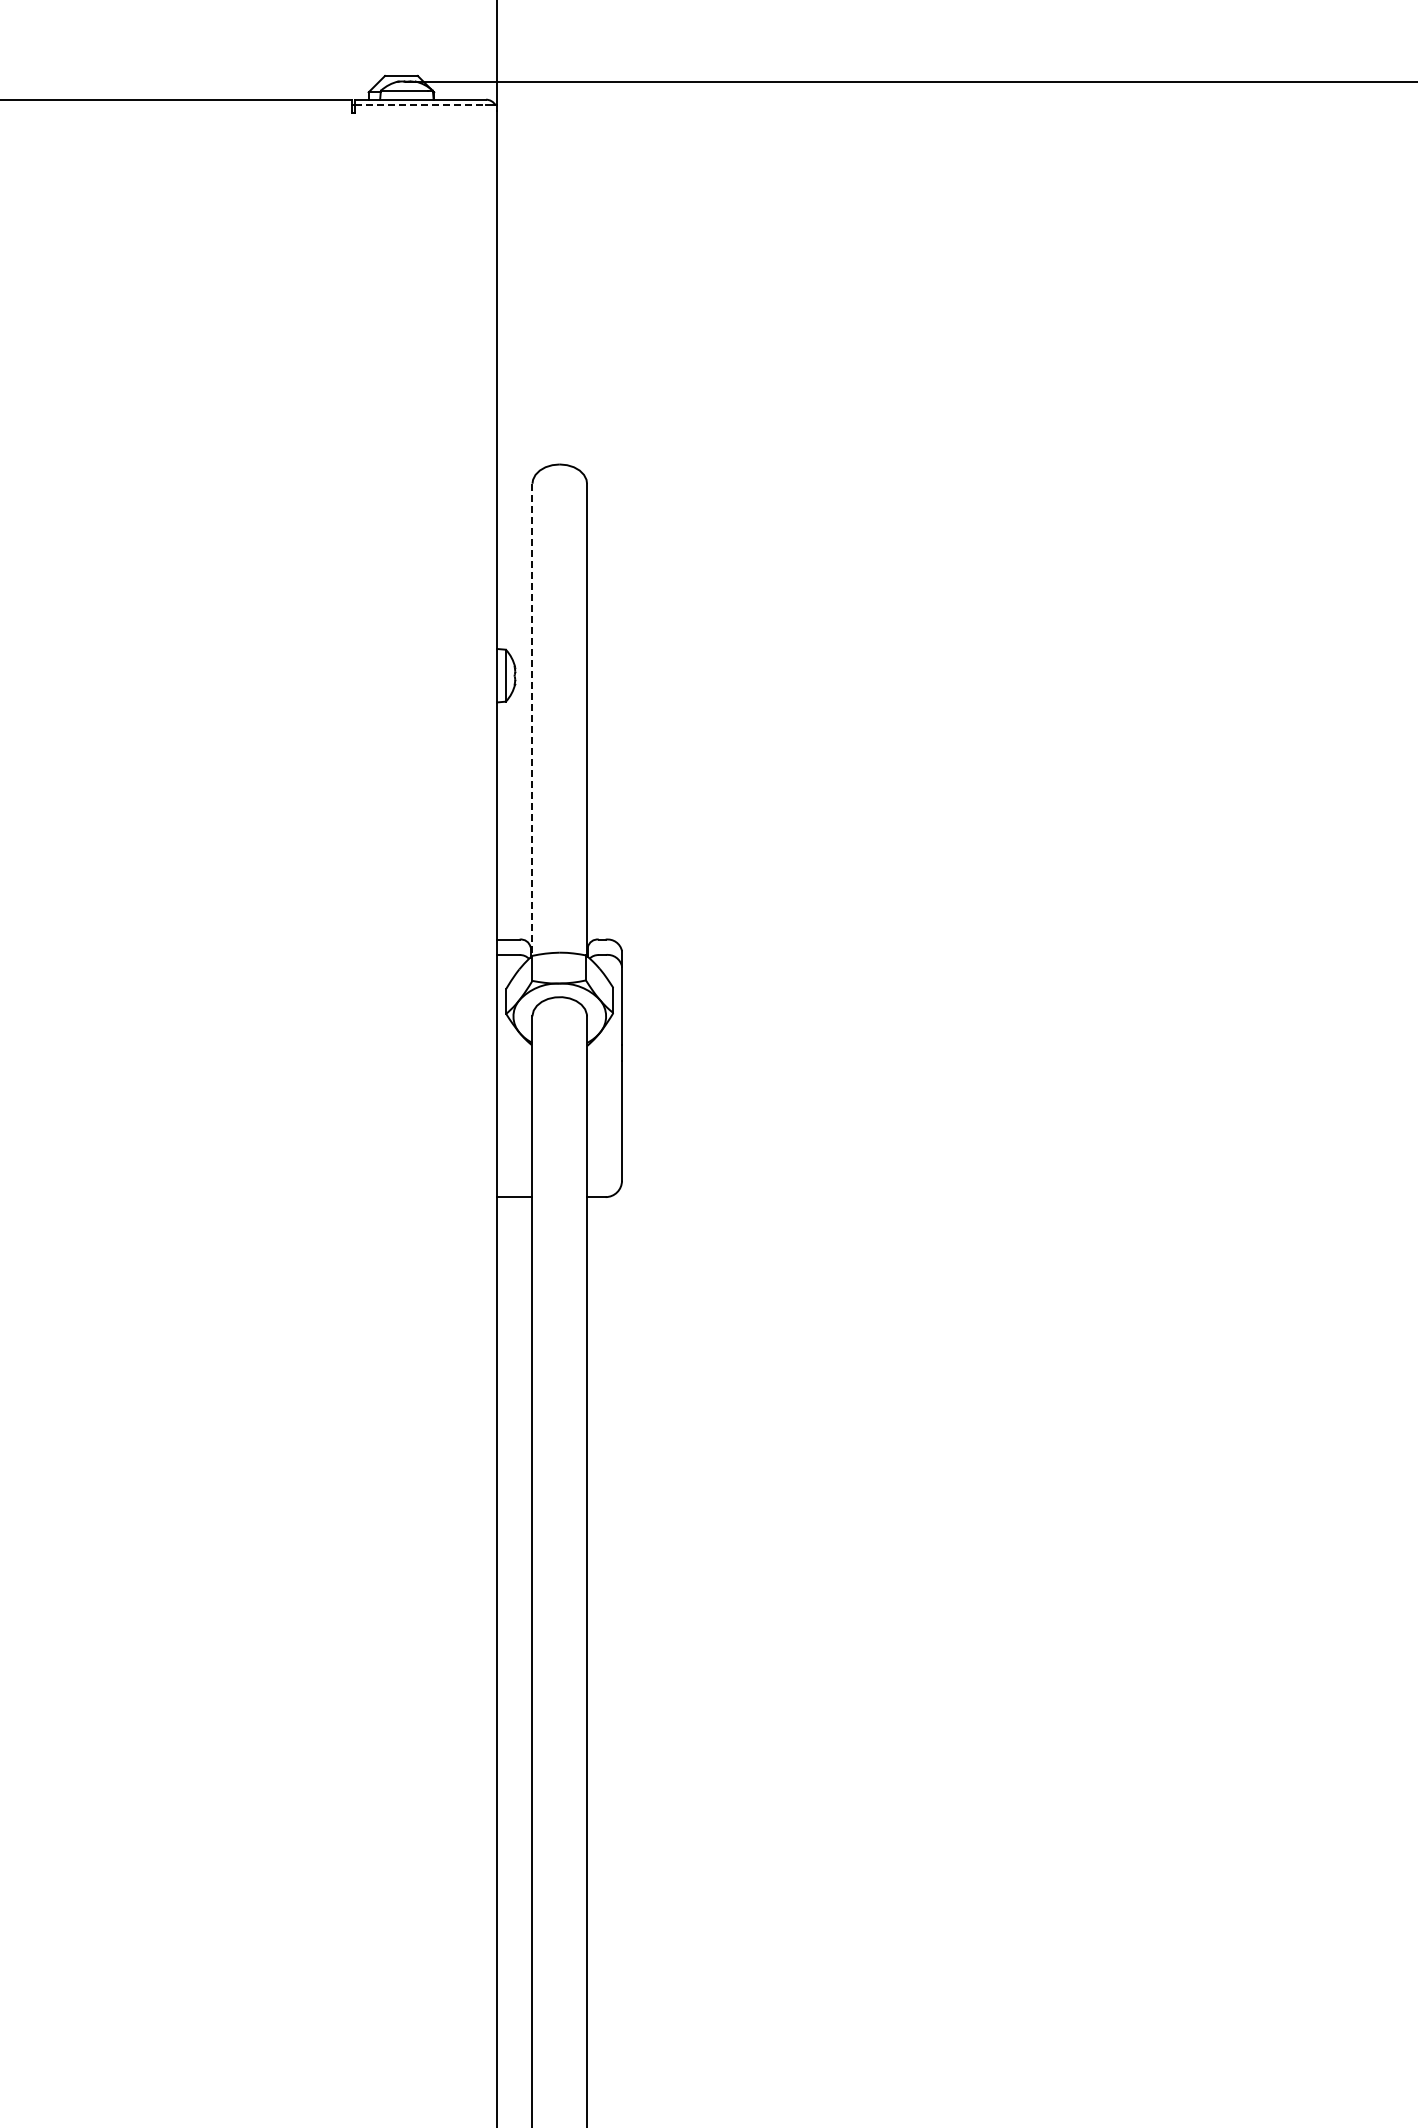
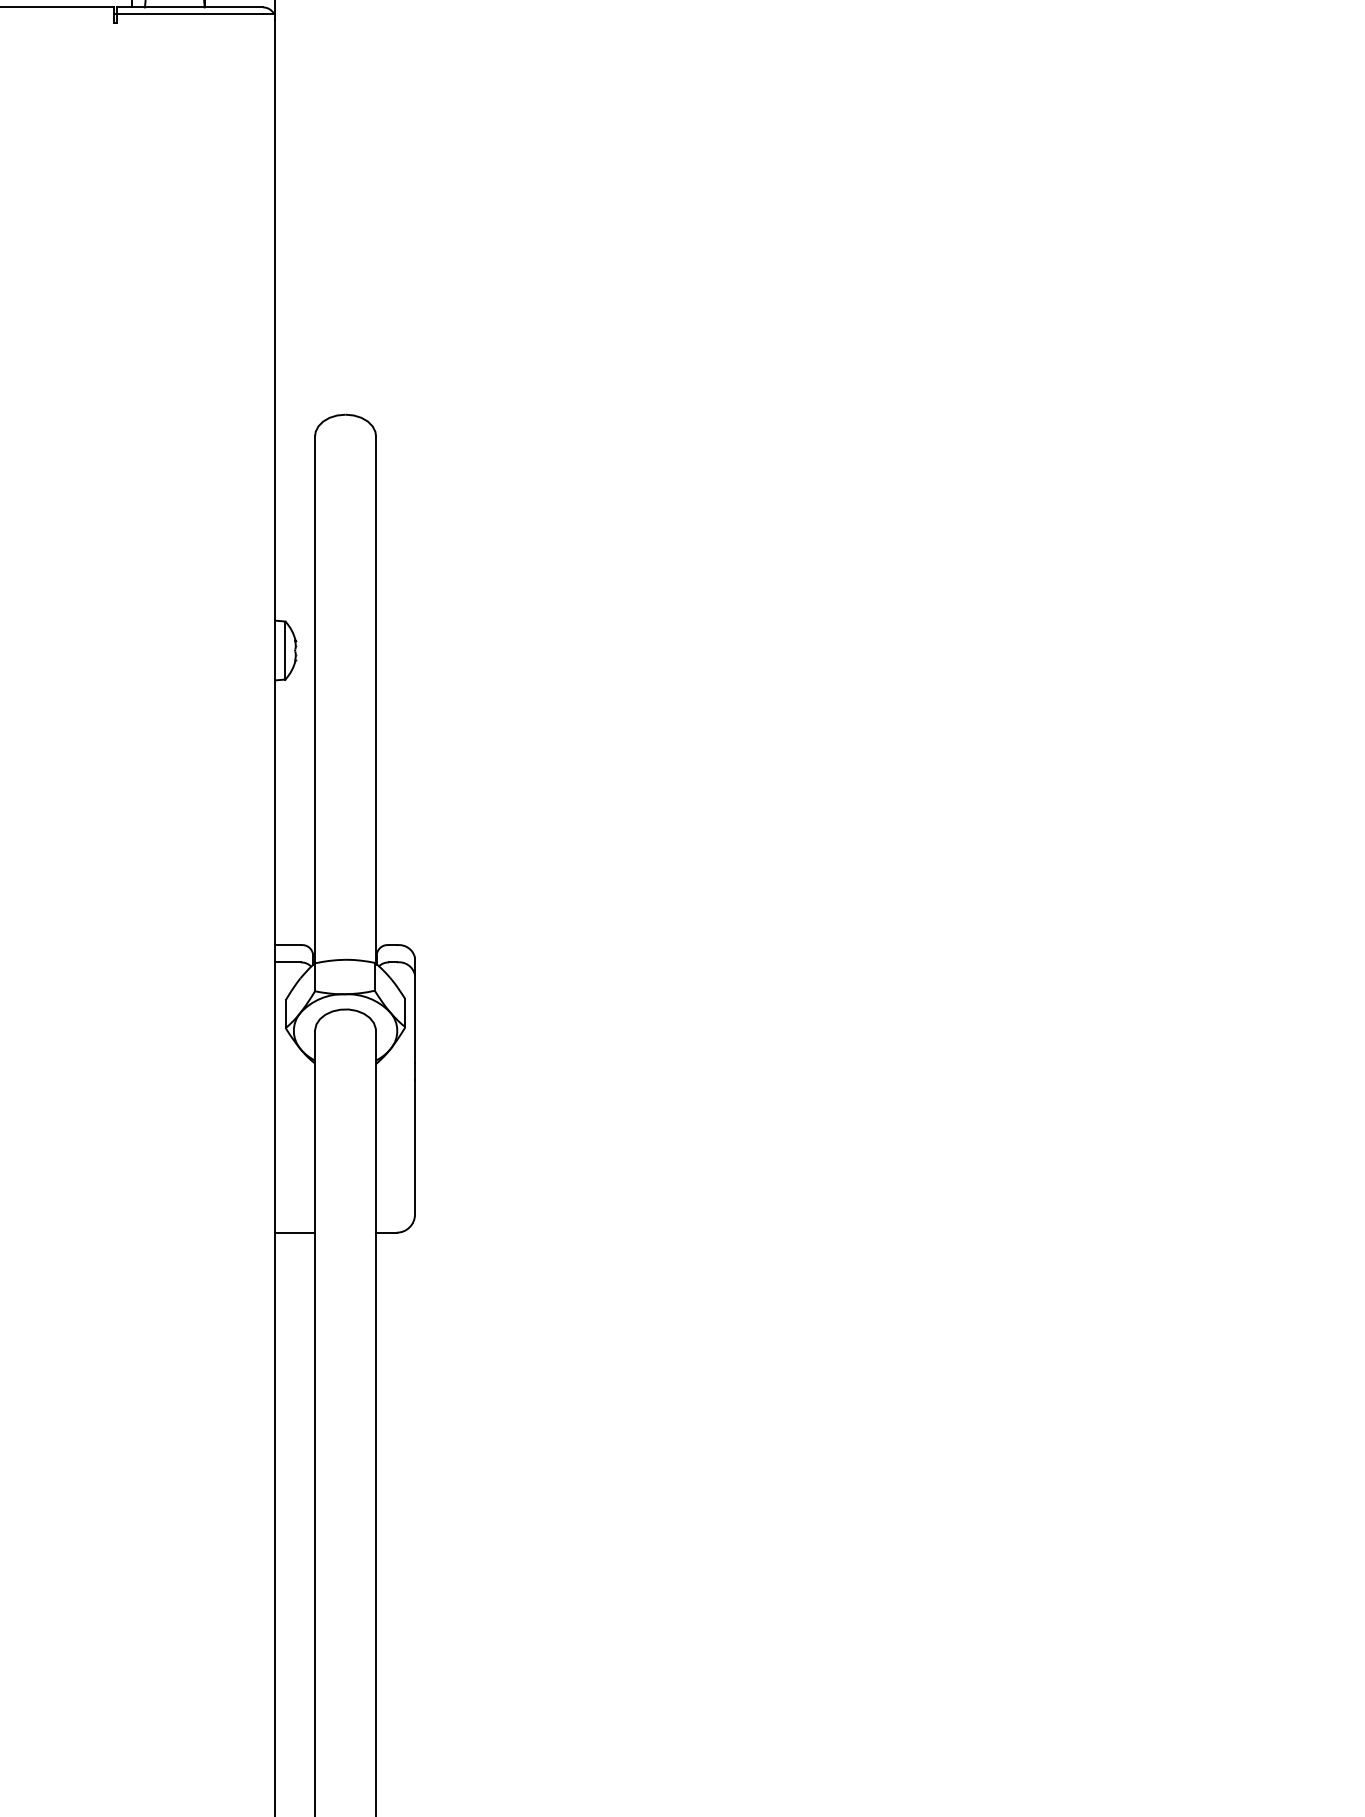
line: (420, 105) -> (190, 13), dashed -> solid
line: (532, 720) -> (315, 700), dashed -> solid

